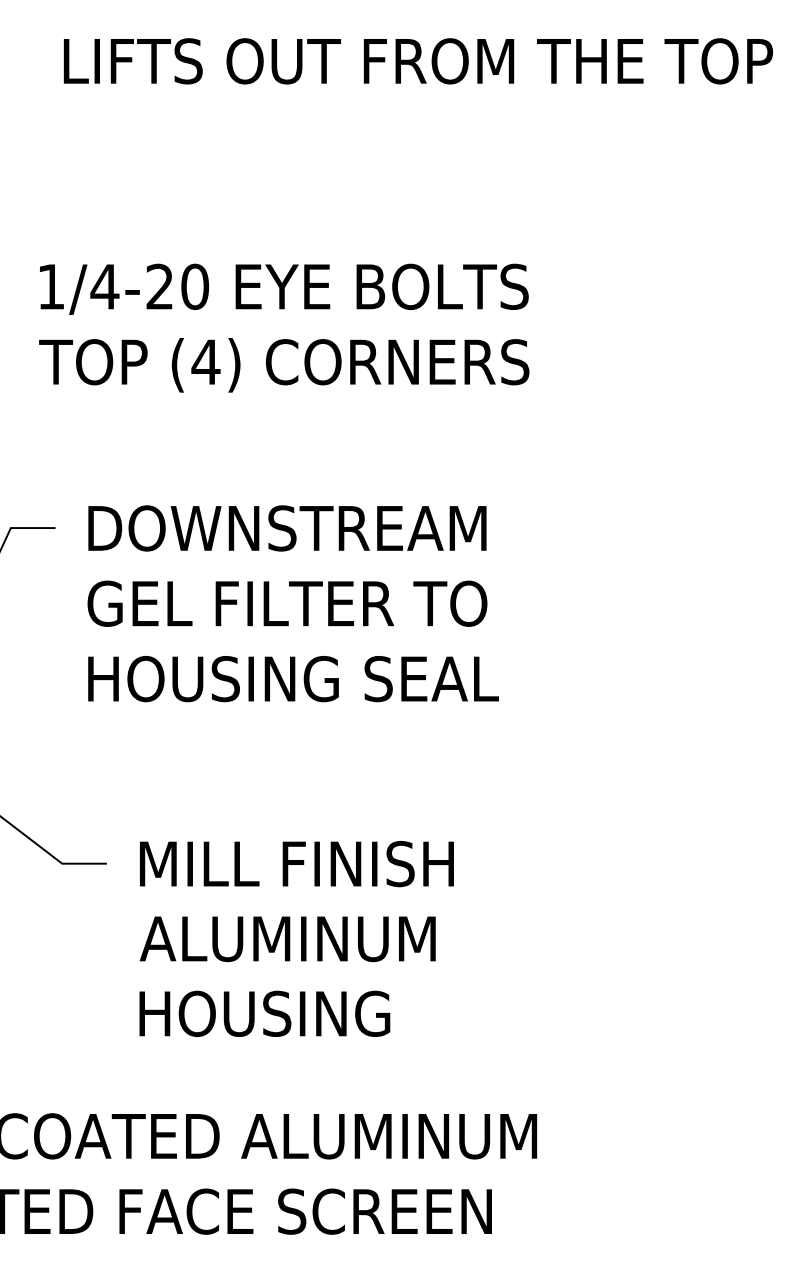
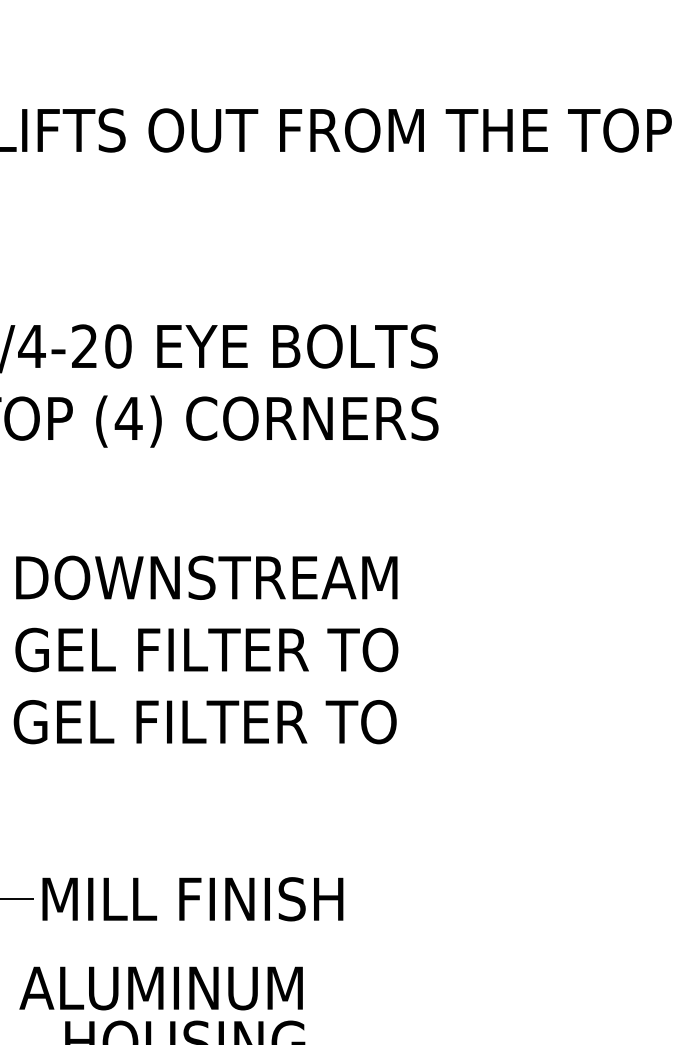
text: (291, 679) -> (210, 722), HOUSING SEAL -> GEL FILTER TO
text: (296, 864) -> (192, 899), moved
text: (287, 939) -> (160, 988), moved

